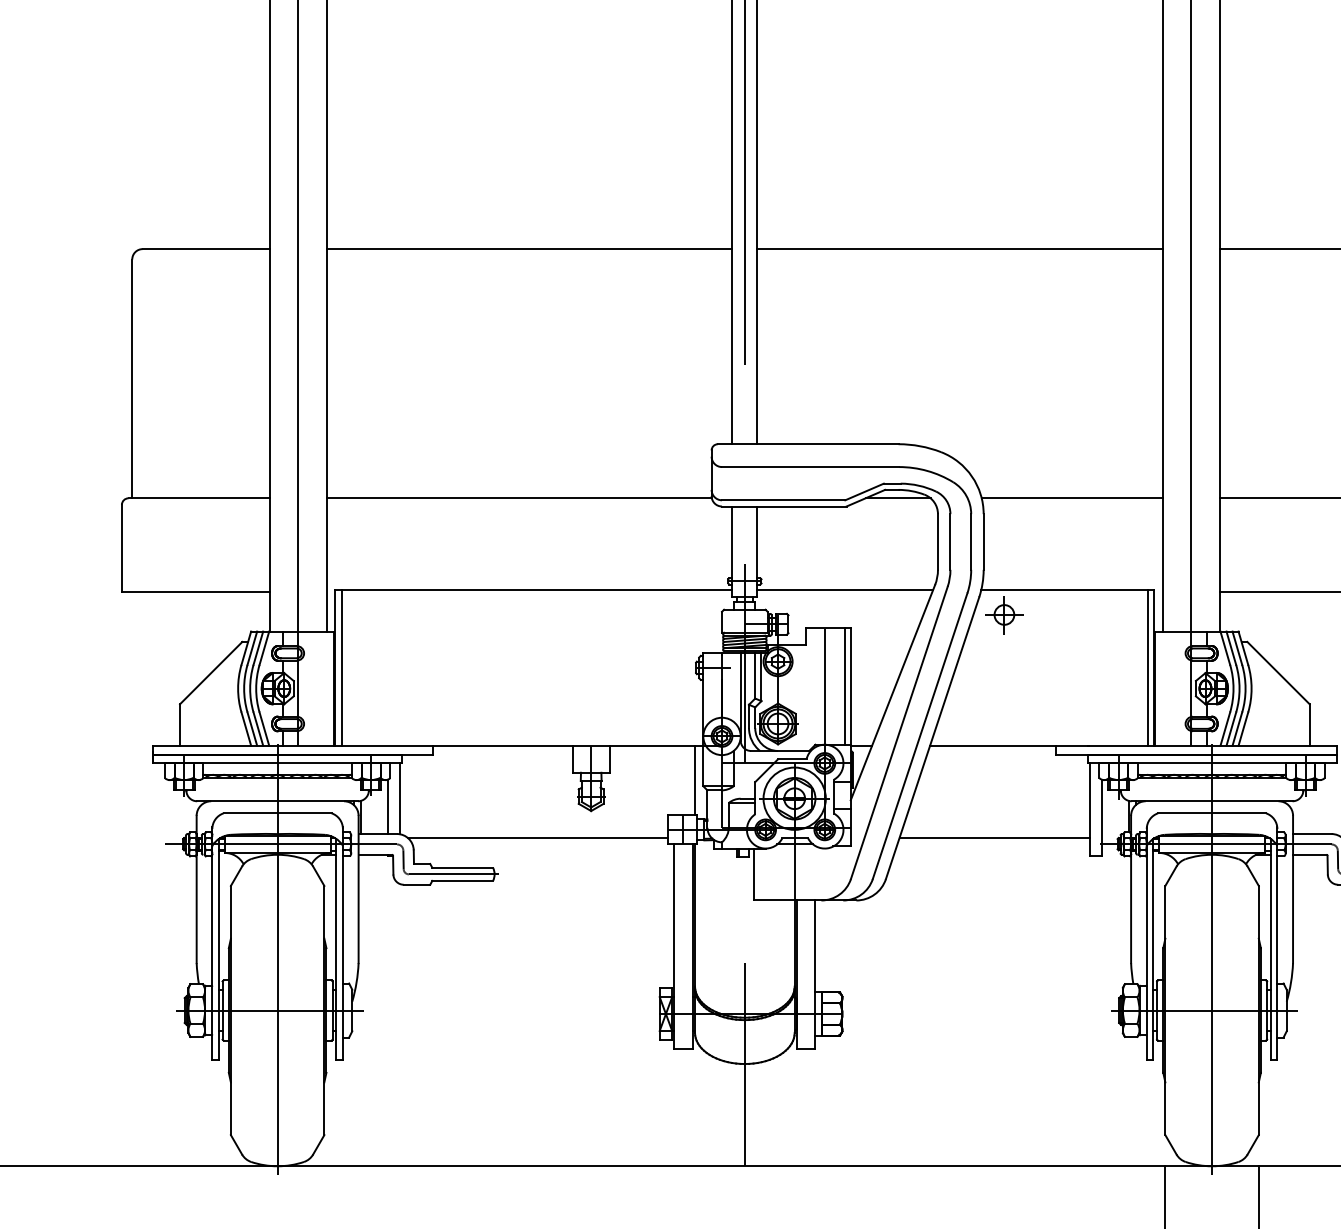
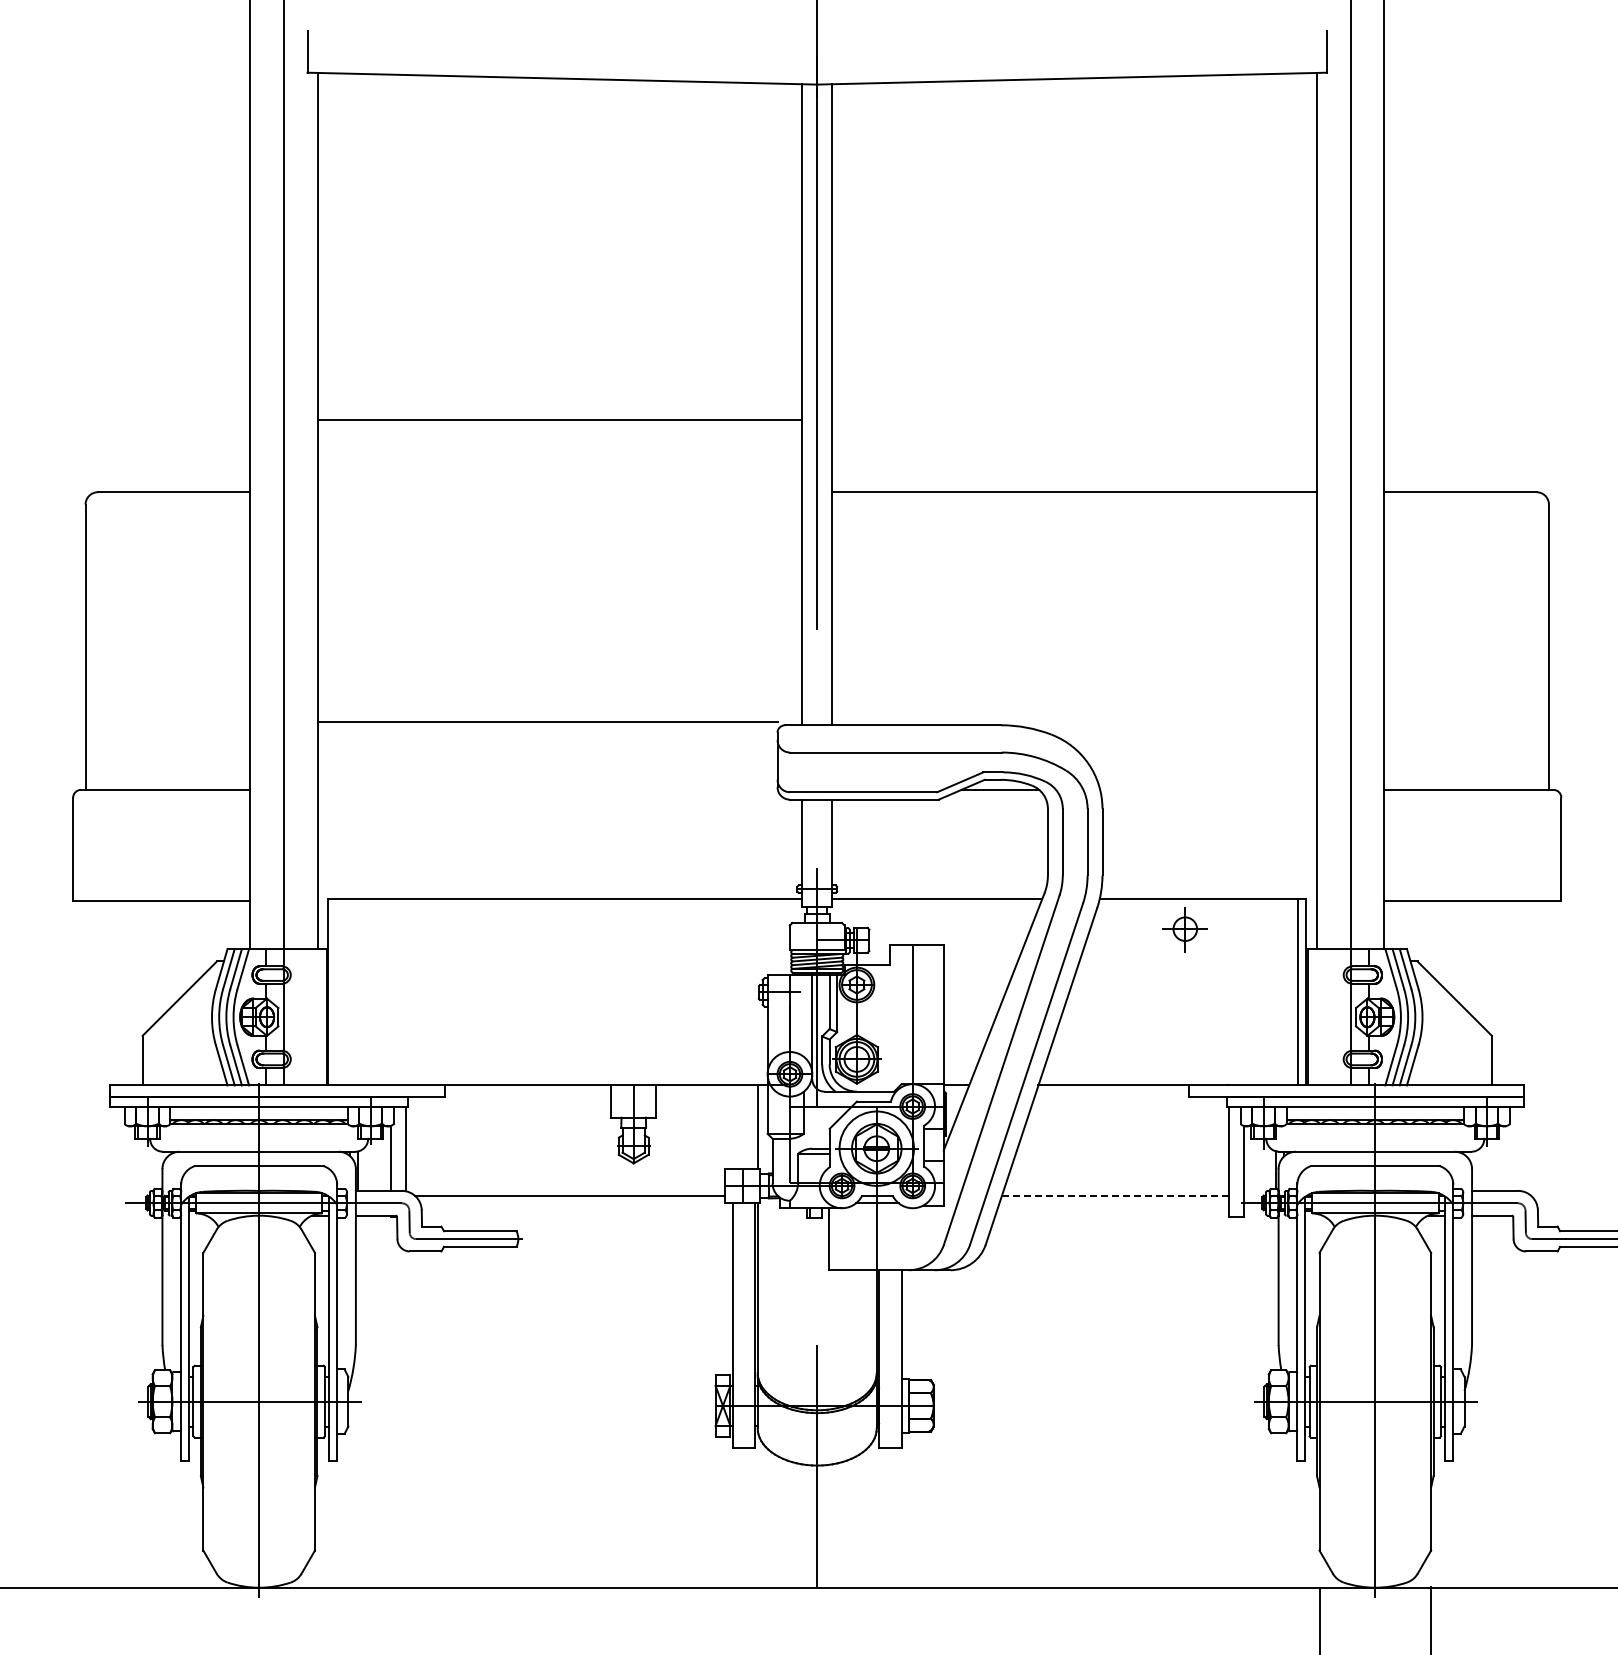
line: (529, 249) -> (559, 420), moved
line: (519, 498) -> (547, 721), moved
line: (1072, 498) -> (1208, 789), removed
part: (1003, 615) -> (1184, 929), moved
line: (342, 667) -> (336, 992), removed
line: (844, 686) -> (936, 1014), removed
line: (994, 837) -> (1115, 1195), solid -> dashed

